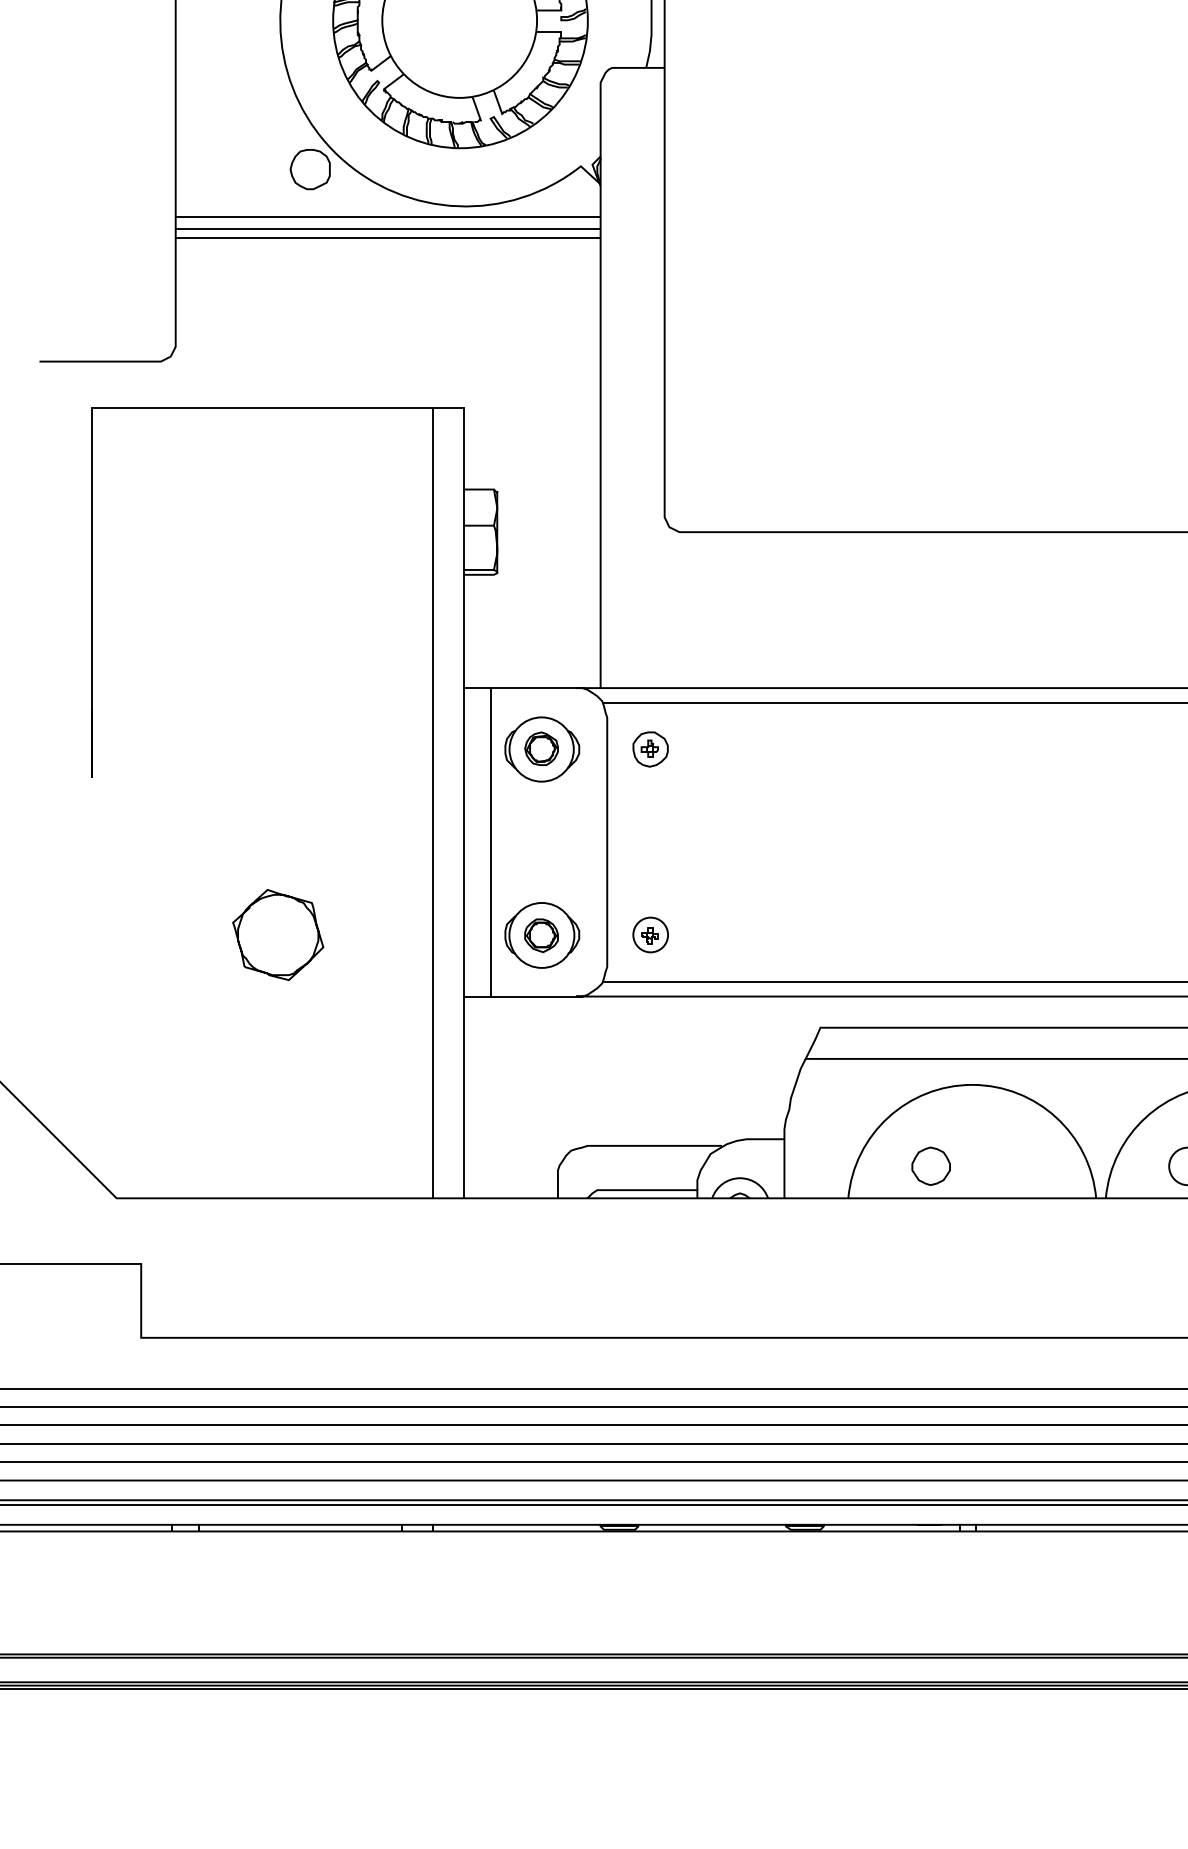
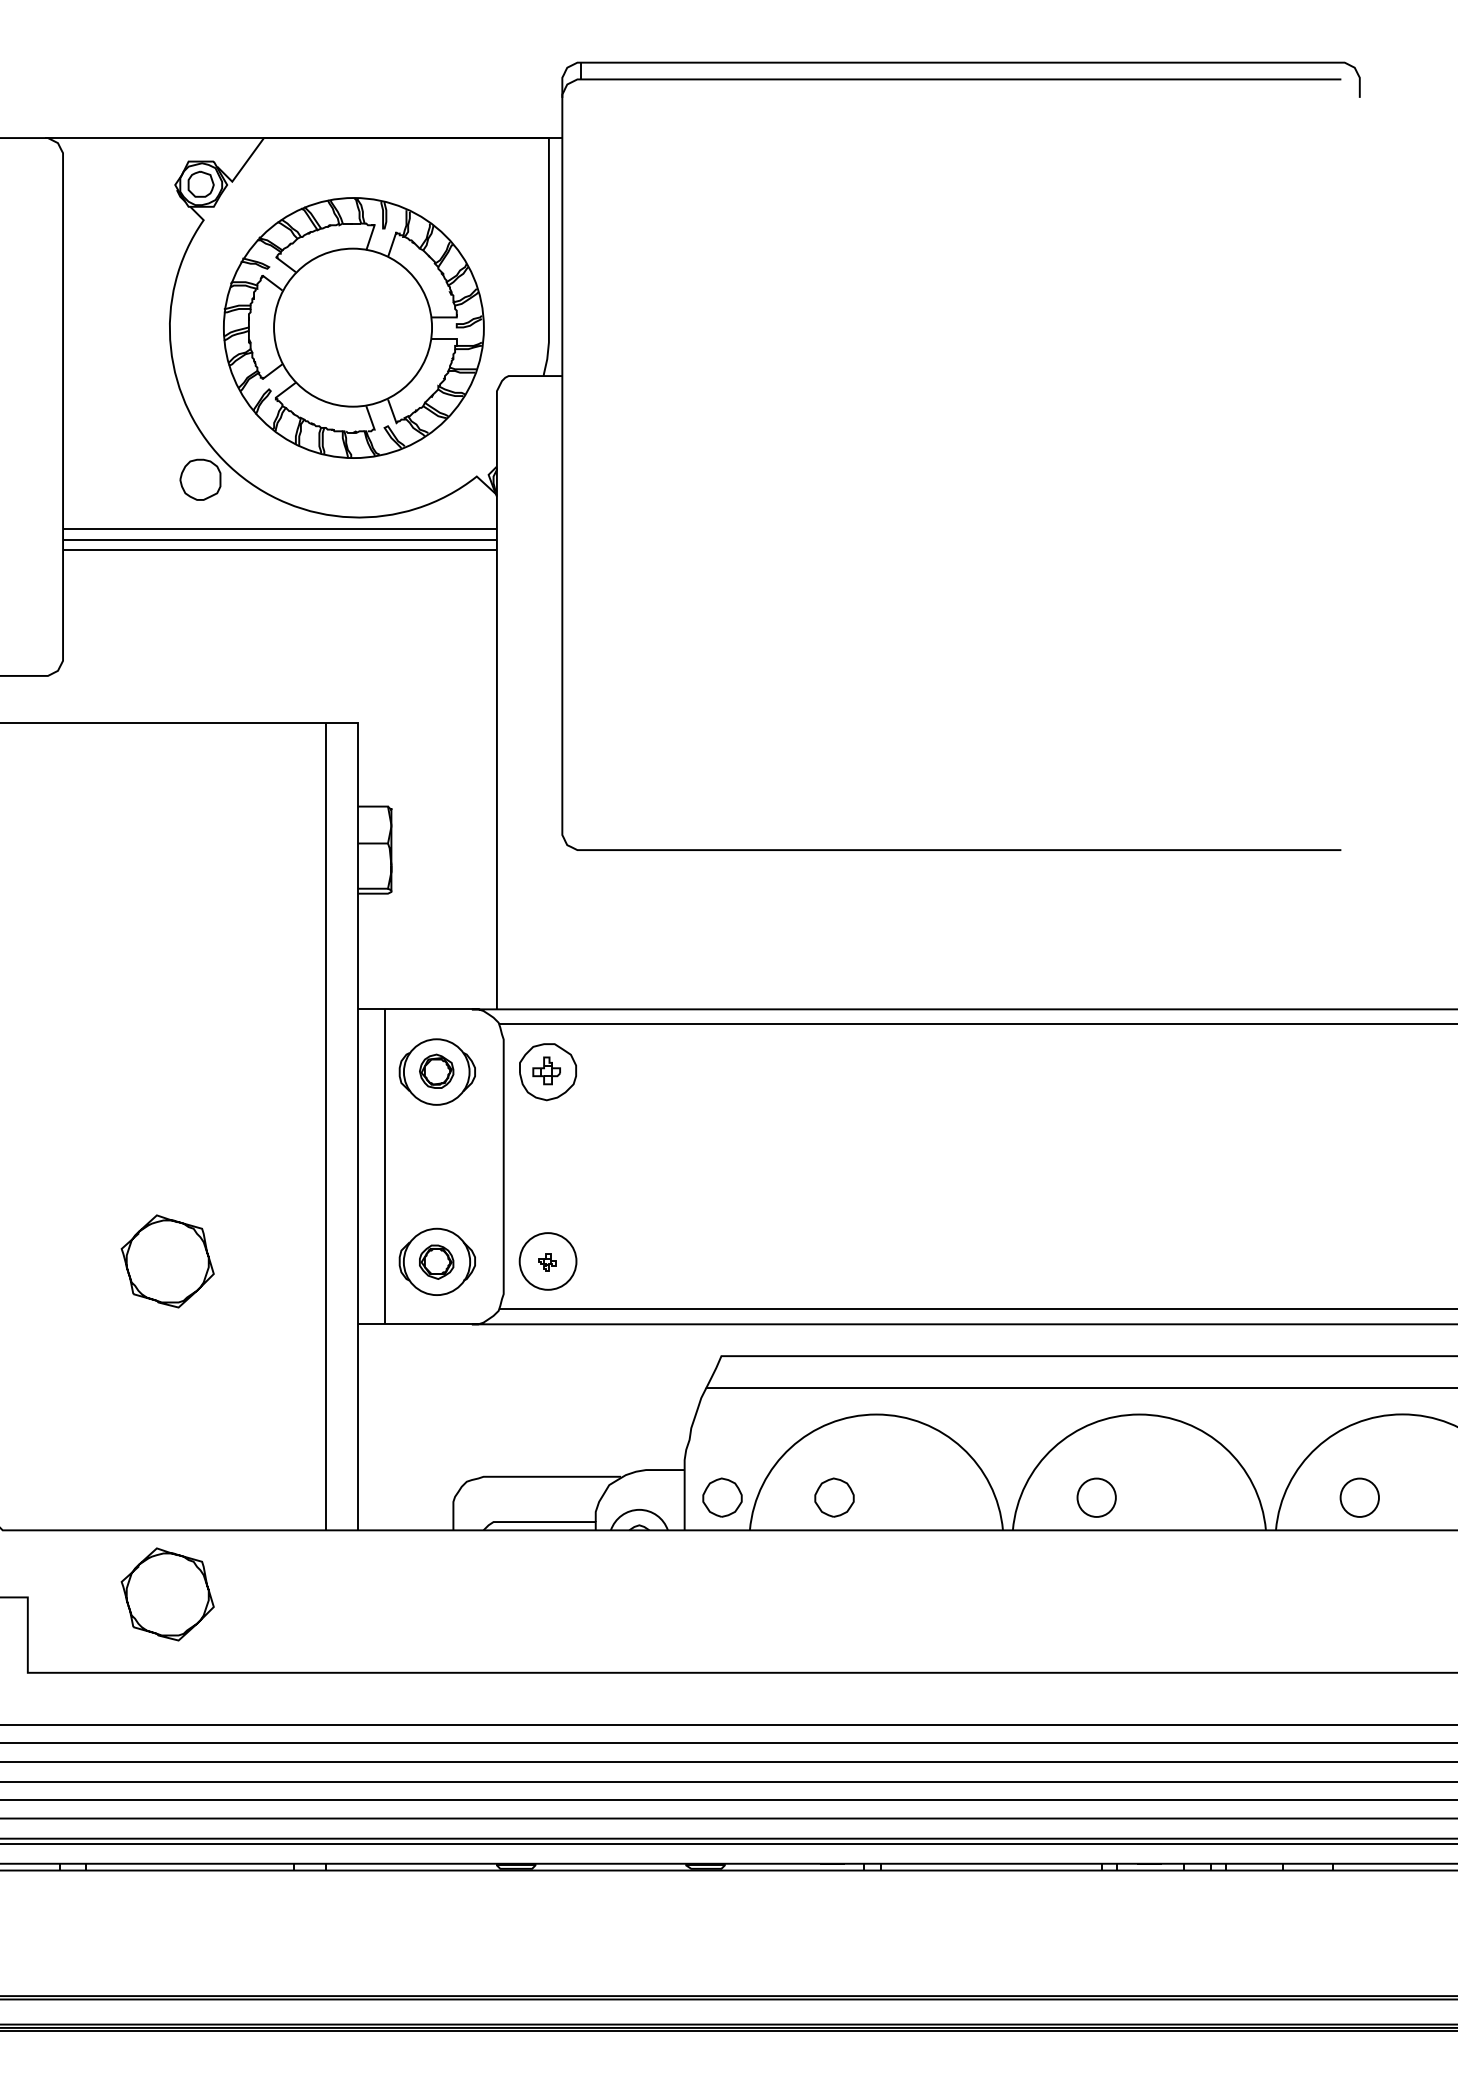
part: (650, 748) -> (547, 1071), size x1.6
circle: (650, 935) -> (547, 1261), size x1.6
part: (821, 1166) -> (722, 1497), added
part: (277, 1261) -> (167, 1594), added

